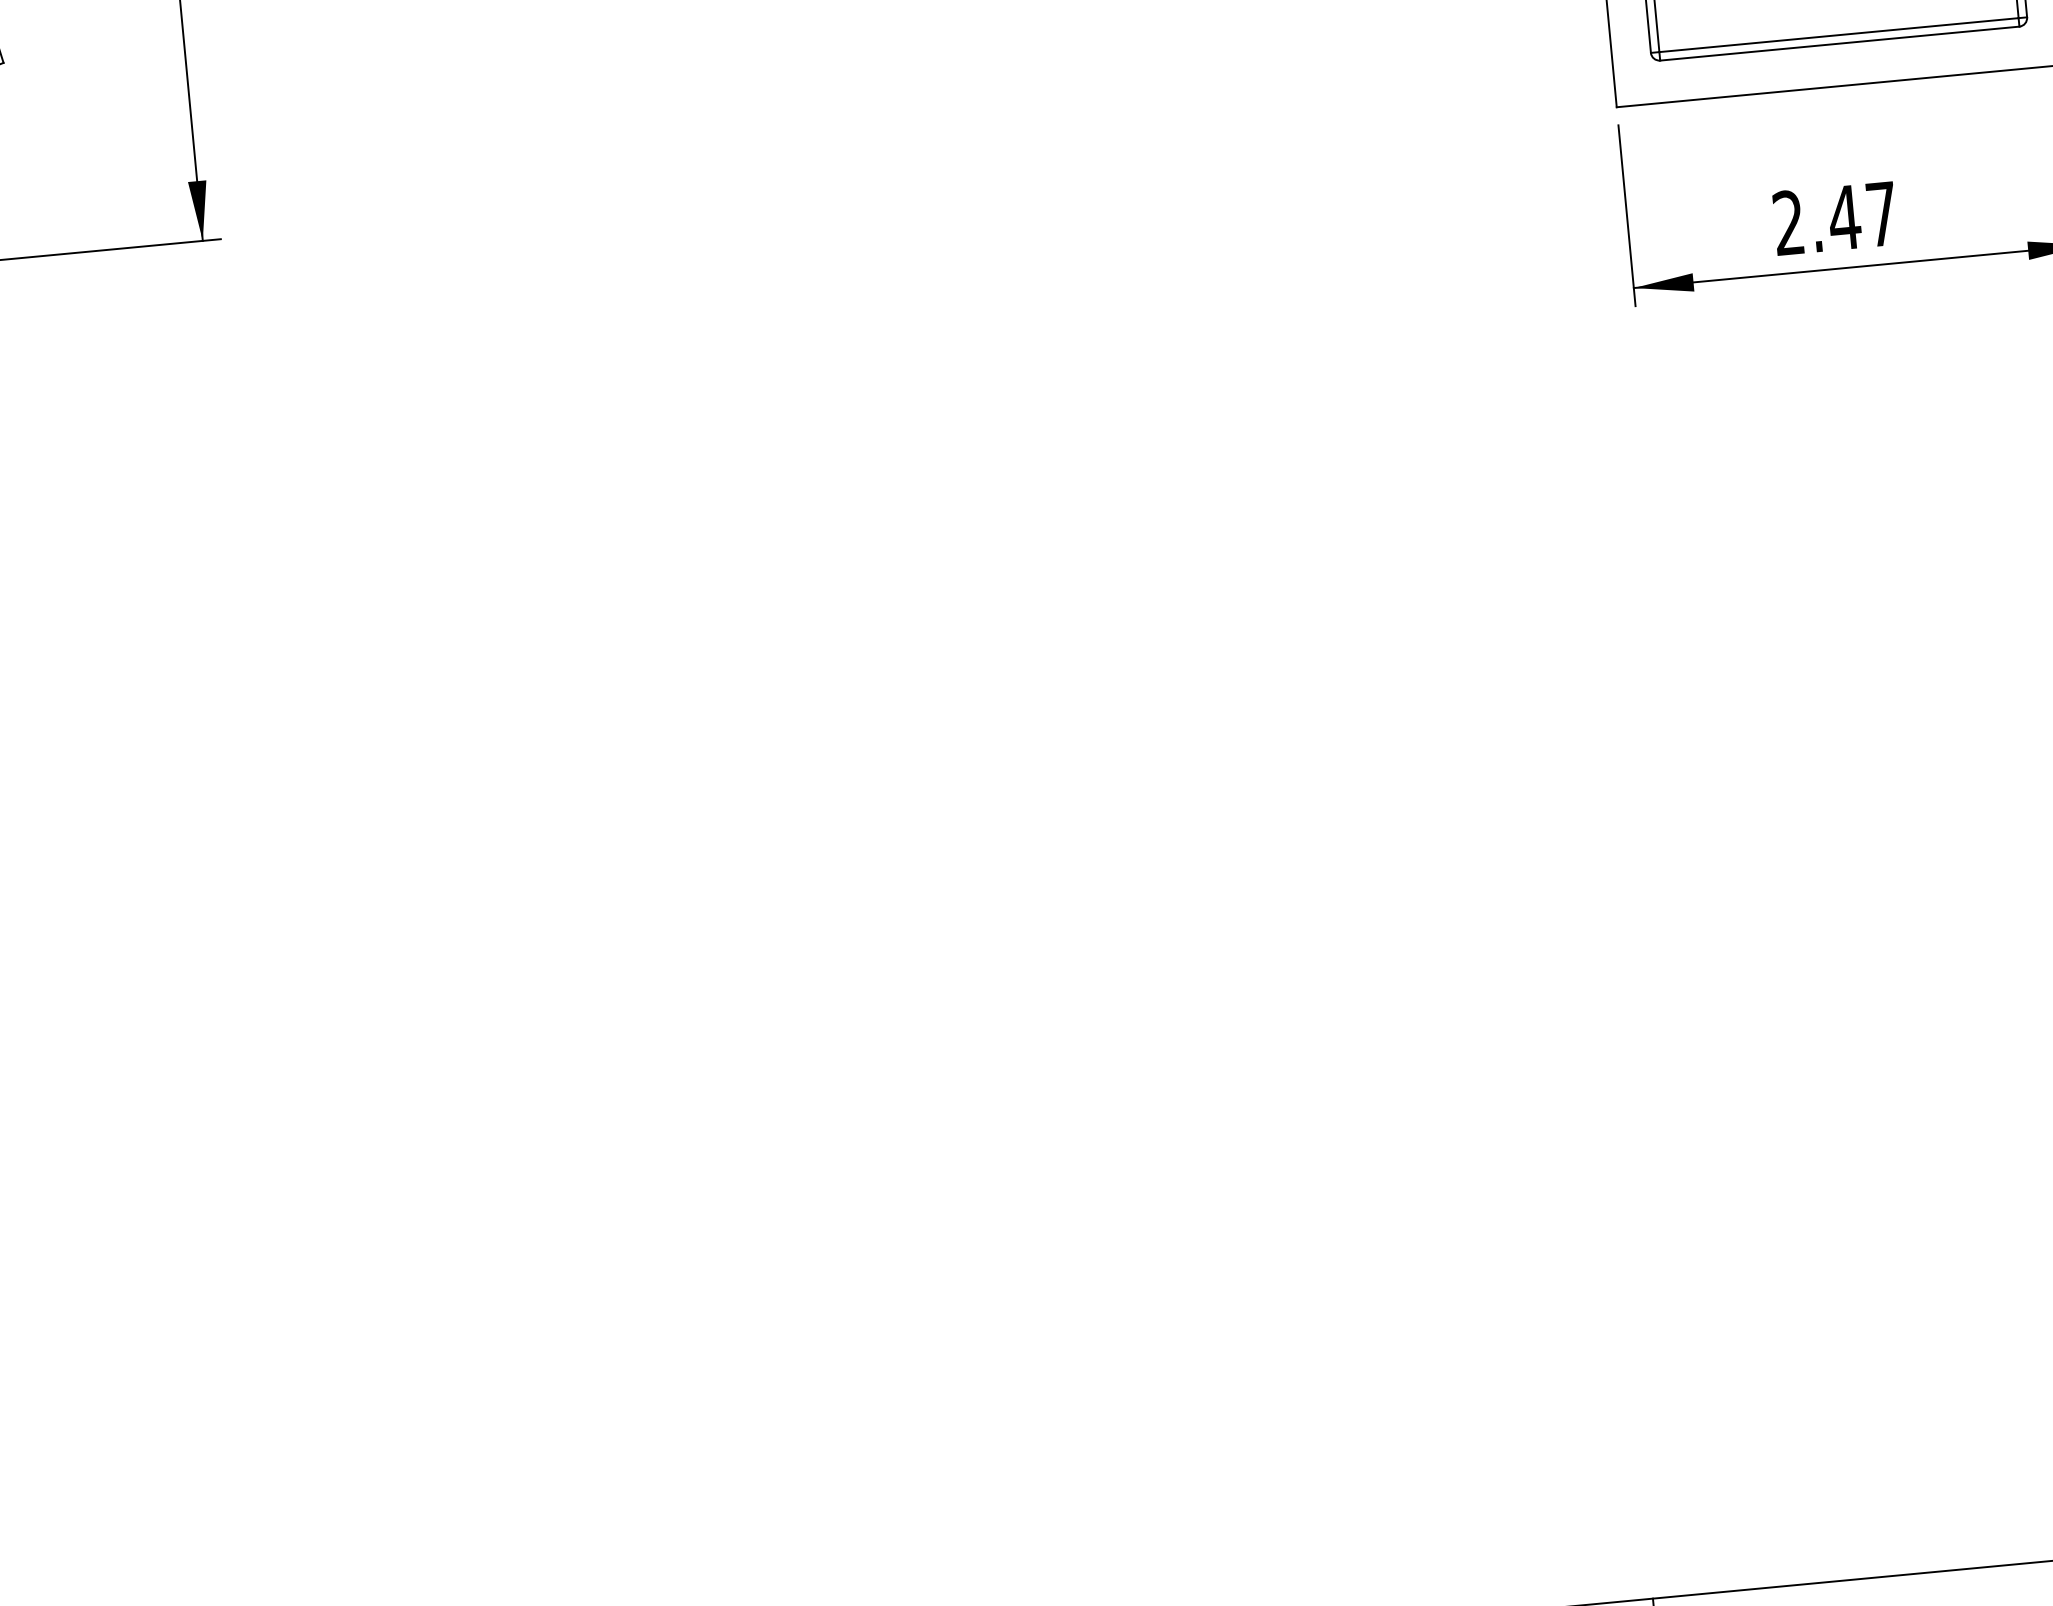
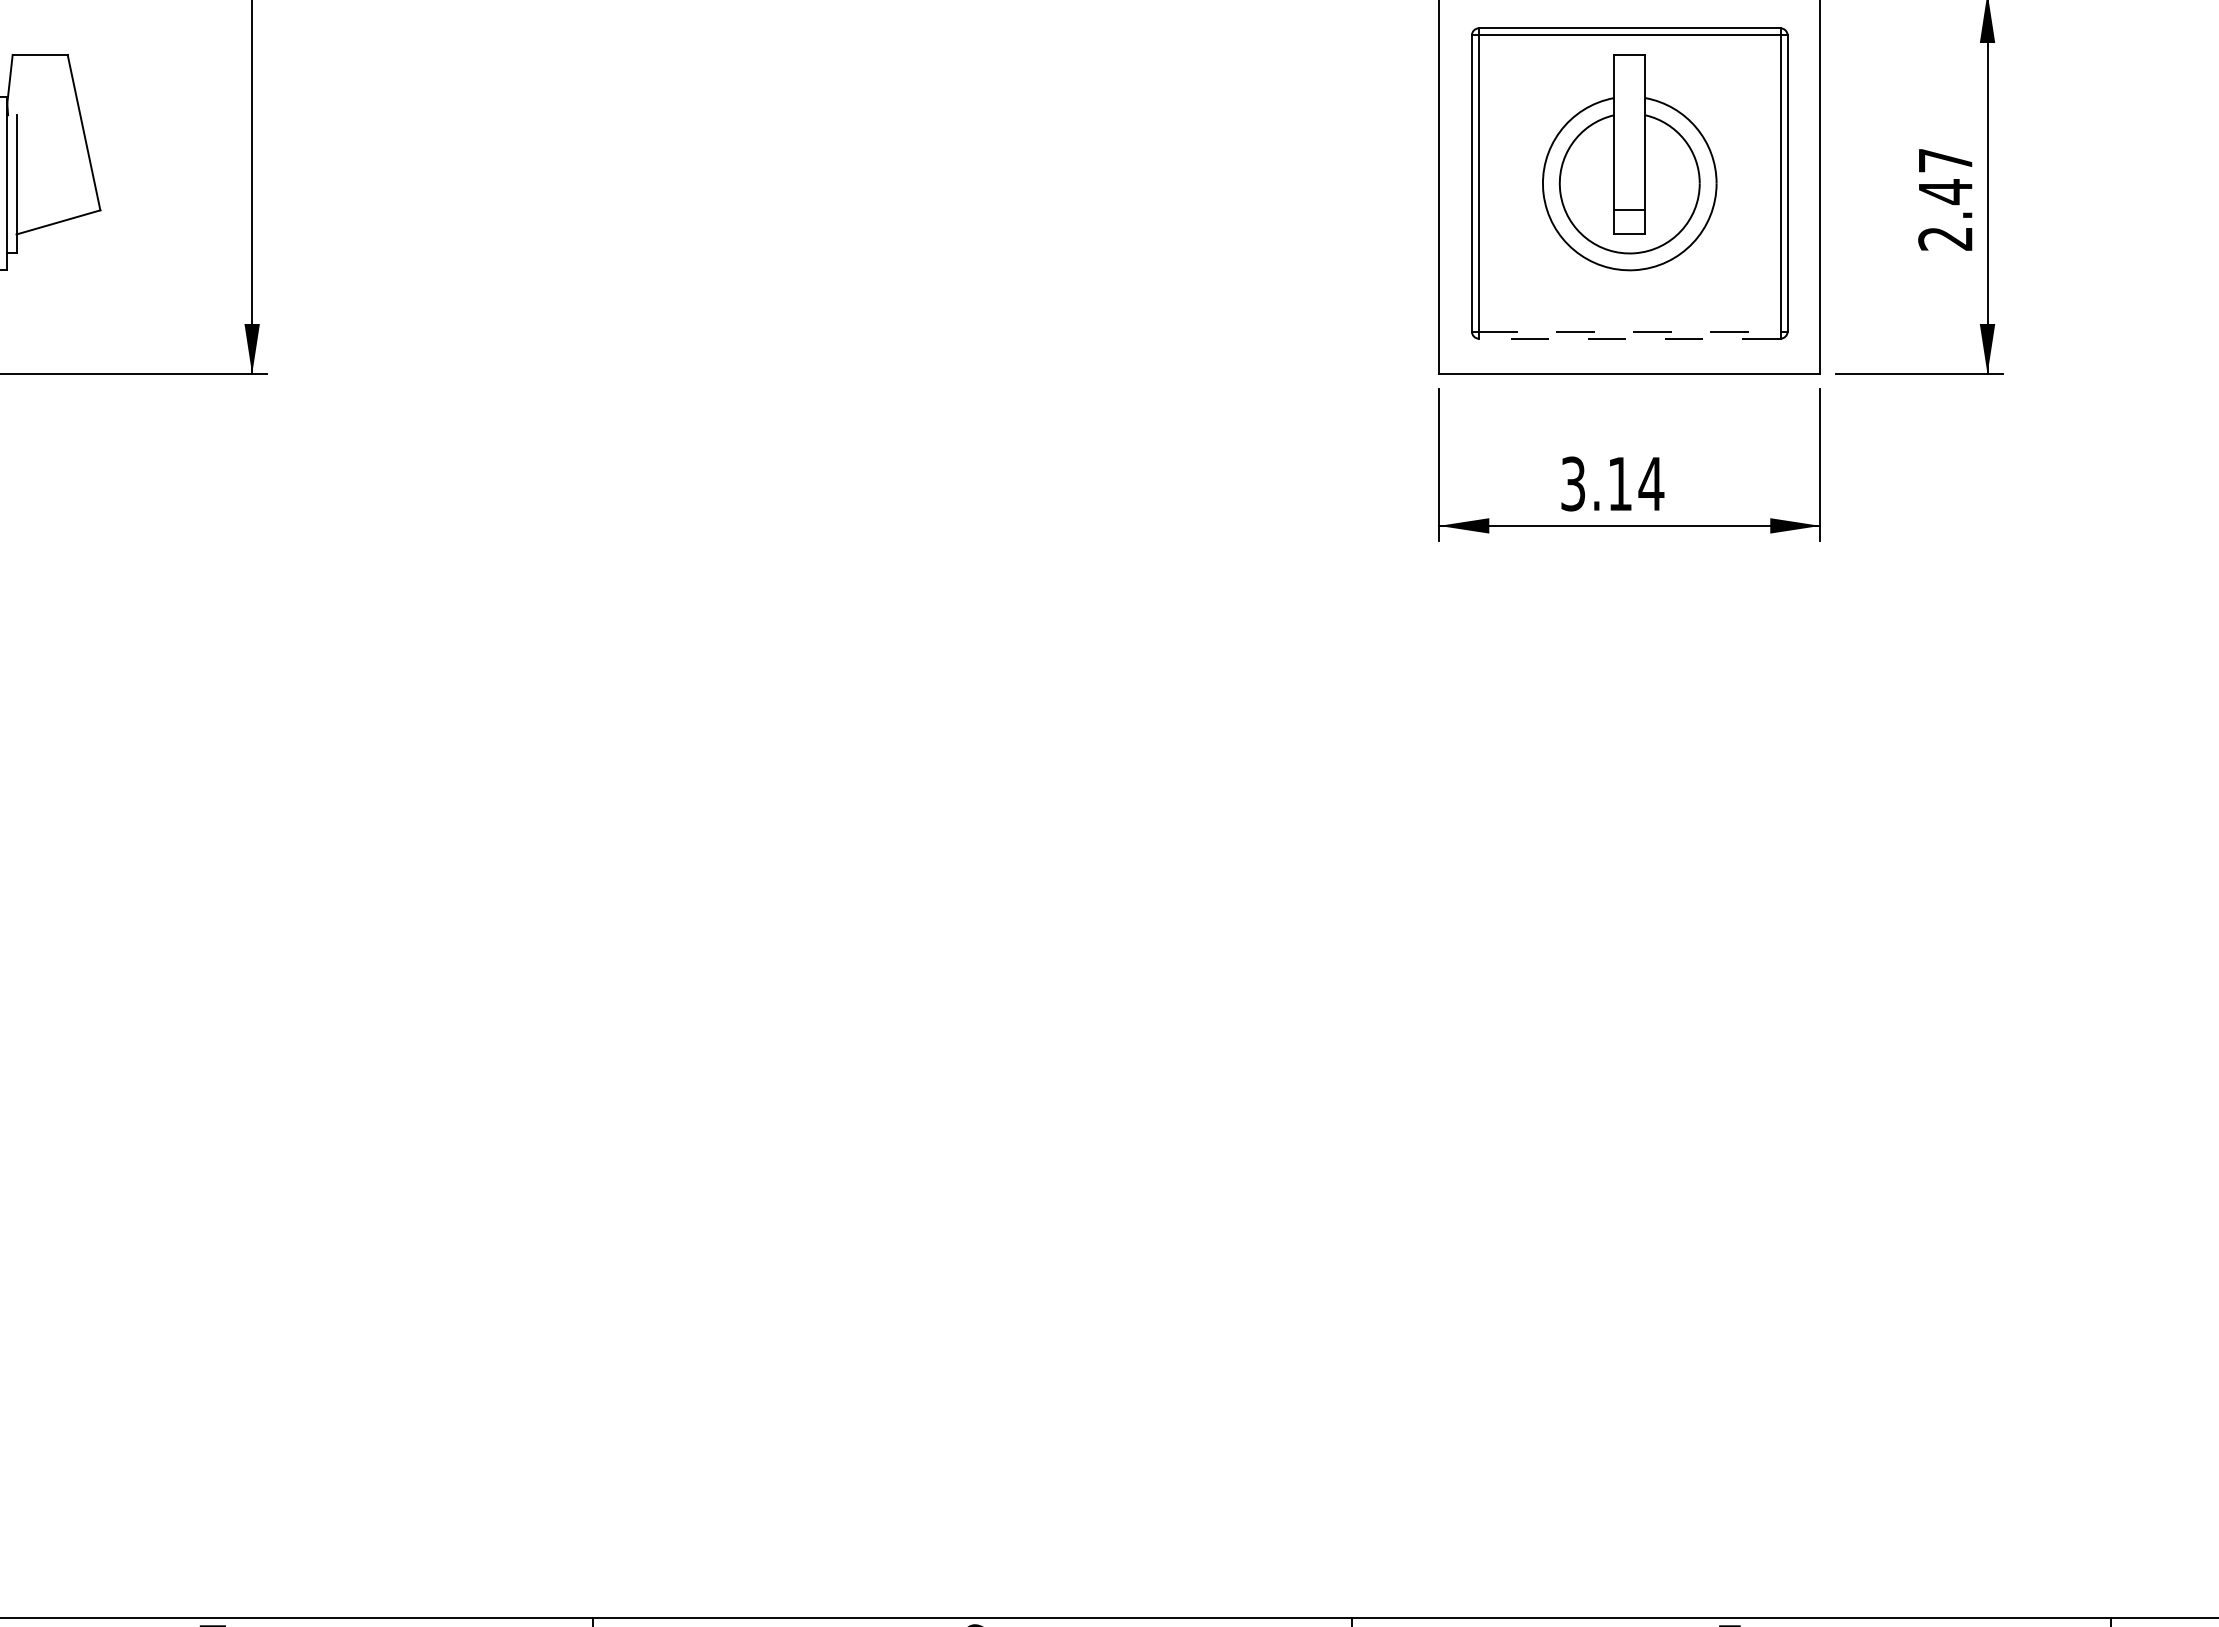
line: (1838, 35) -> (1629, 331), solid -> dashed
line: (1839, 43) -> (1629, 338), solid -> dashed
text: (1835, 218) -> (1612, 483), 2.47 -> 3.14

